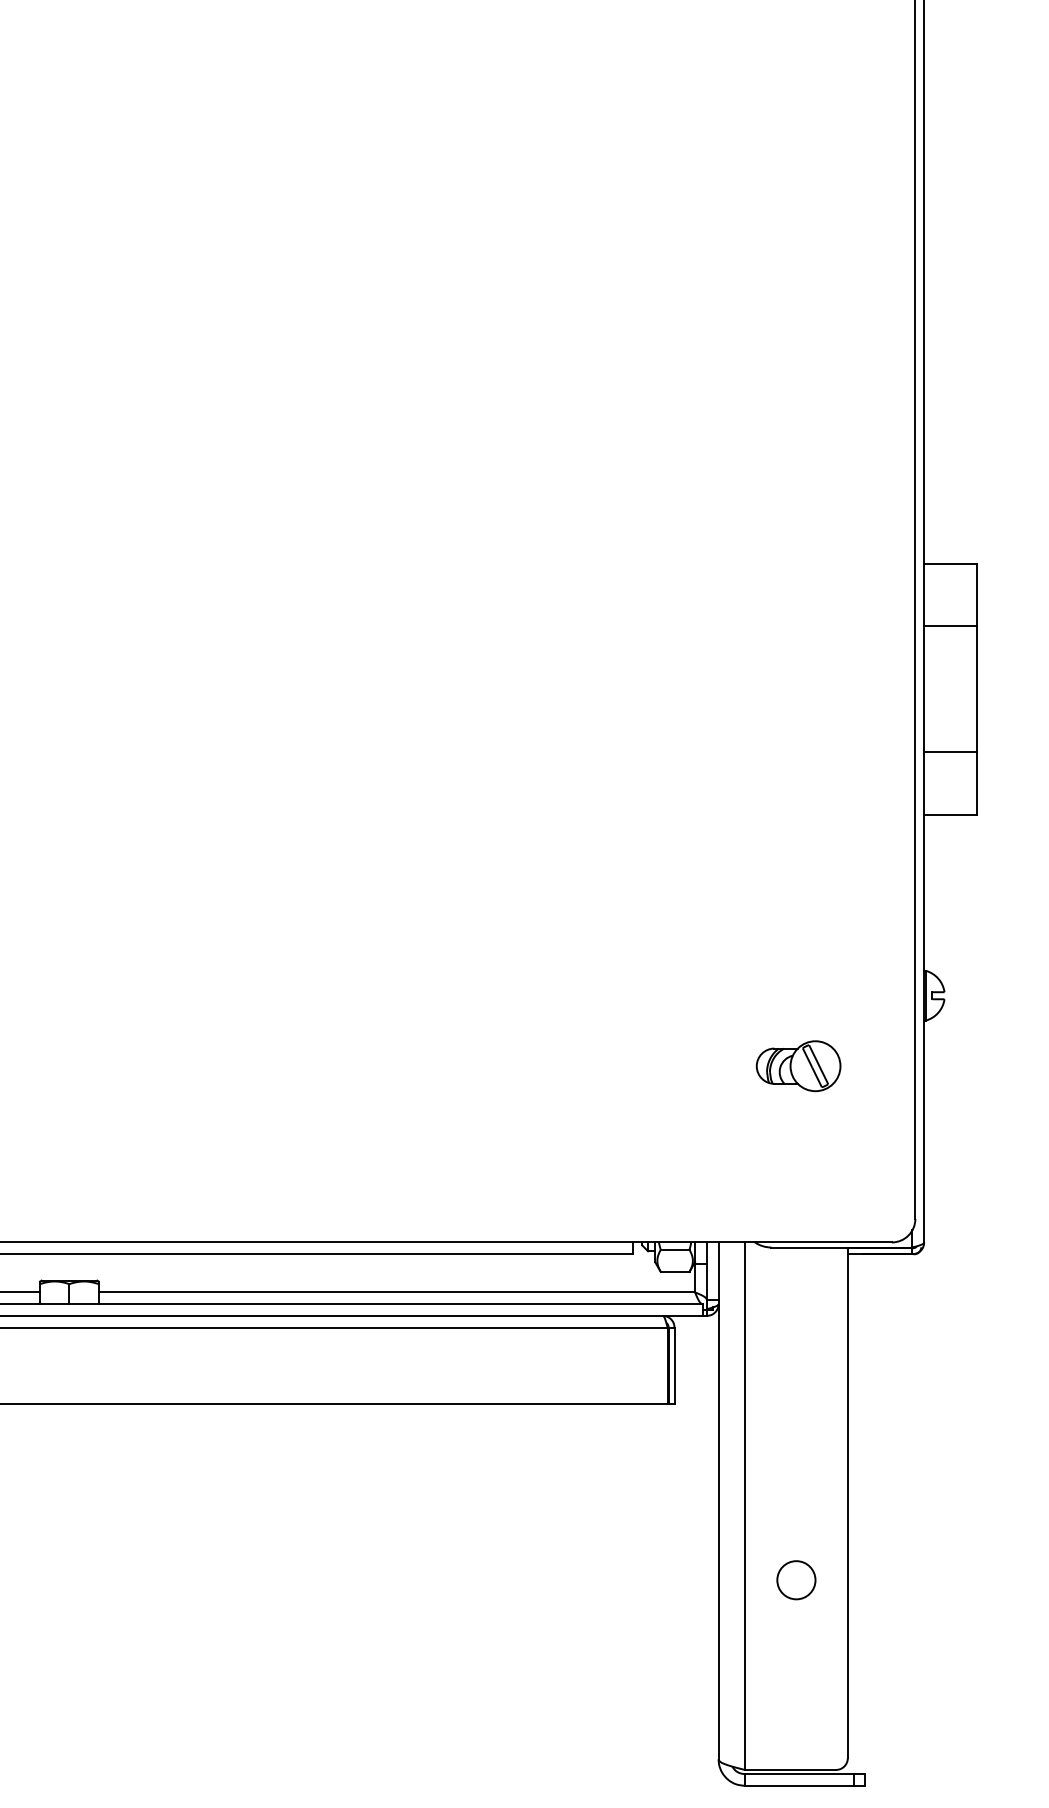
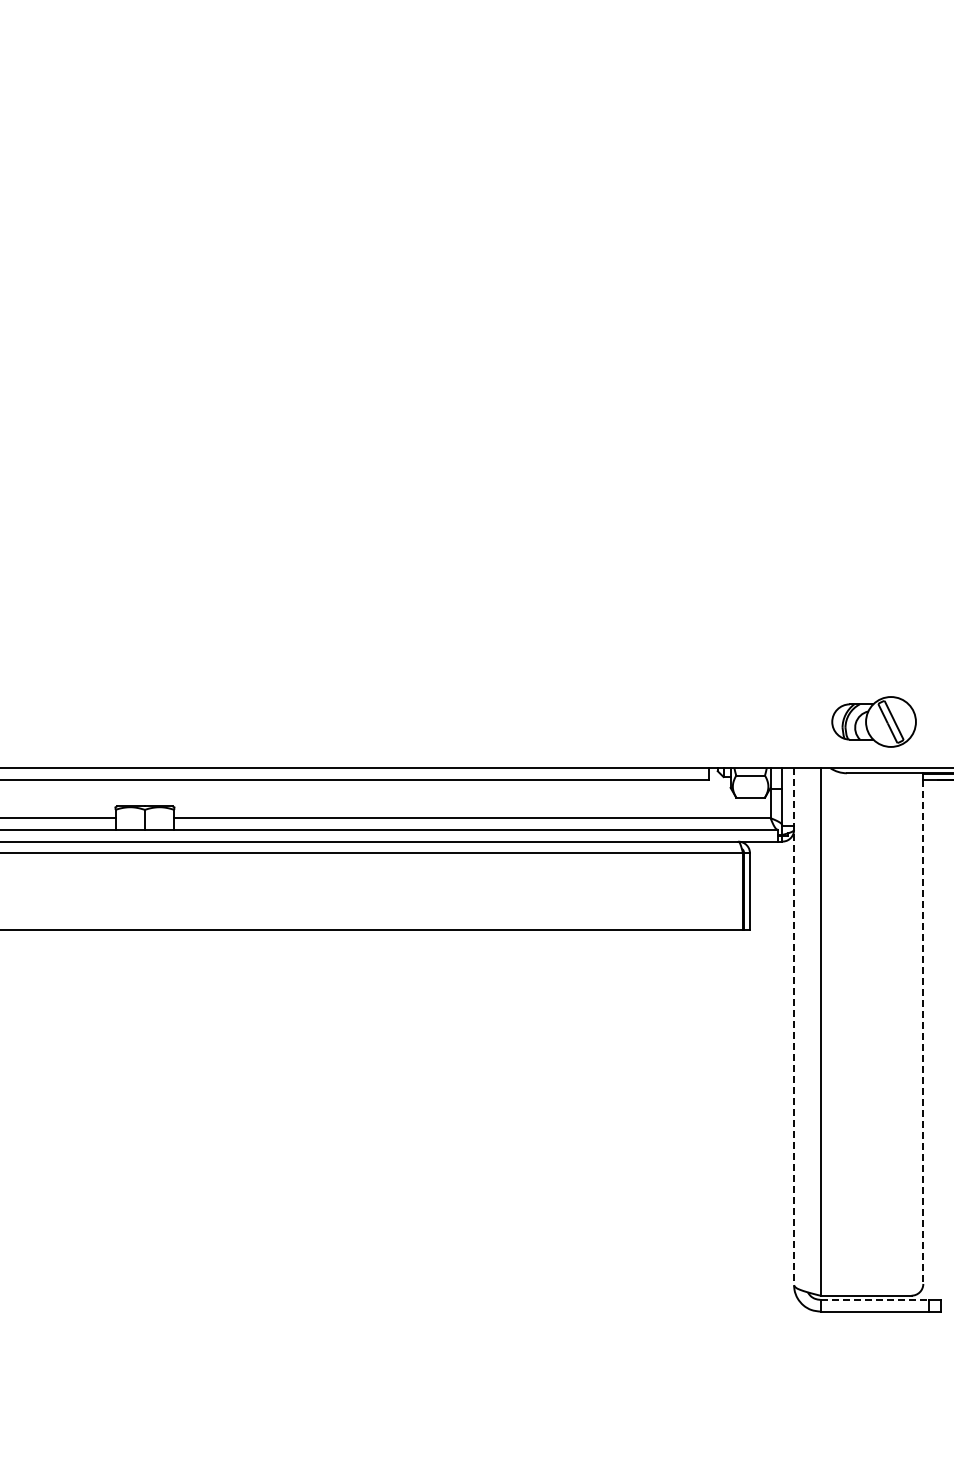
part: (798, 1066) -> (873, 722), moved
line: (718, 1501) -> (793, 1027), solid -> dashed
line: (847, 1506) -> (922, 1032), solid -> dashed
circle: (796, 1580) -> (871, 1106), removed
line: (799, 1774) -> (874, 1300), solid -> dashed

